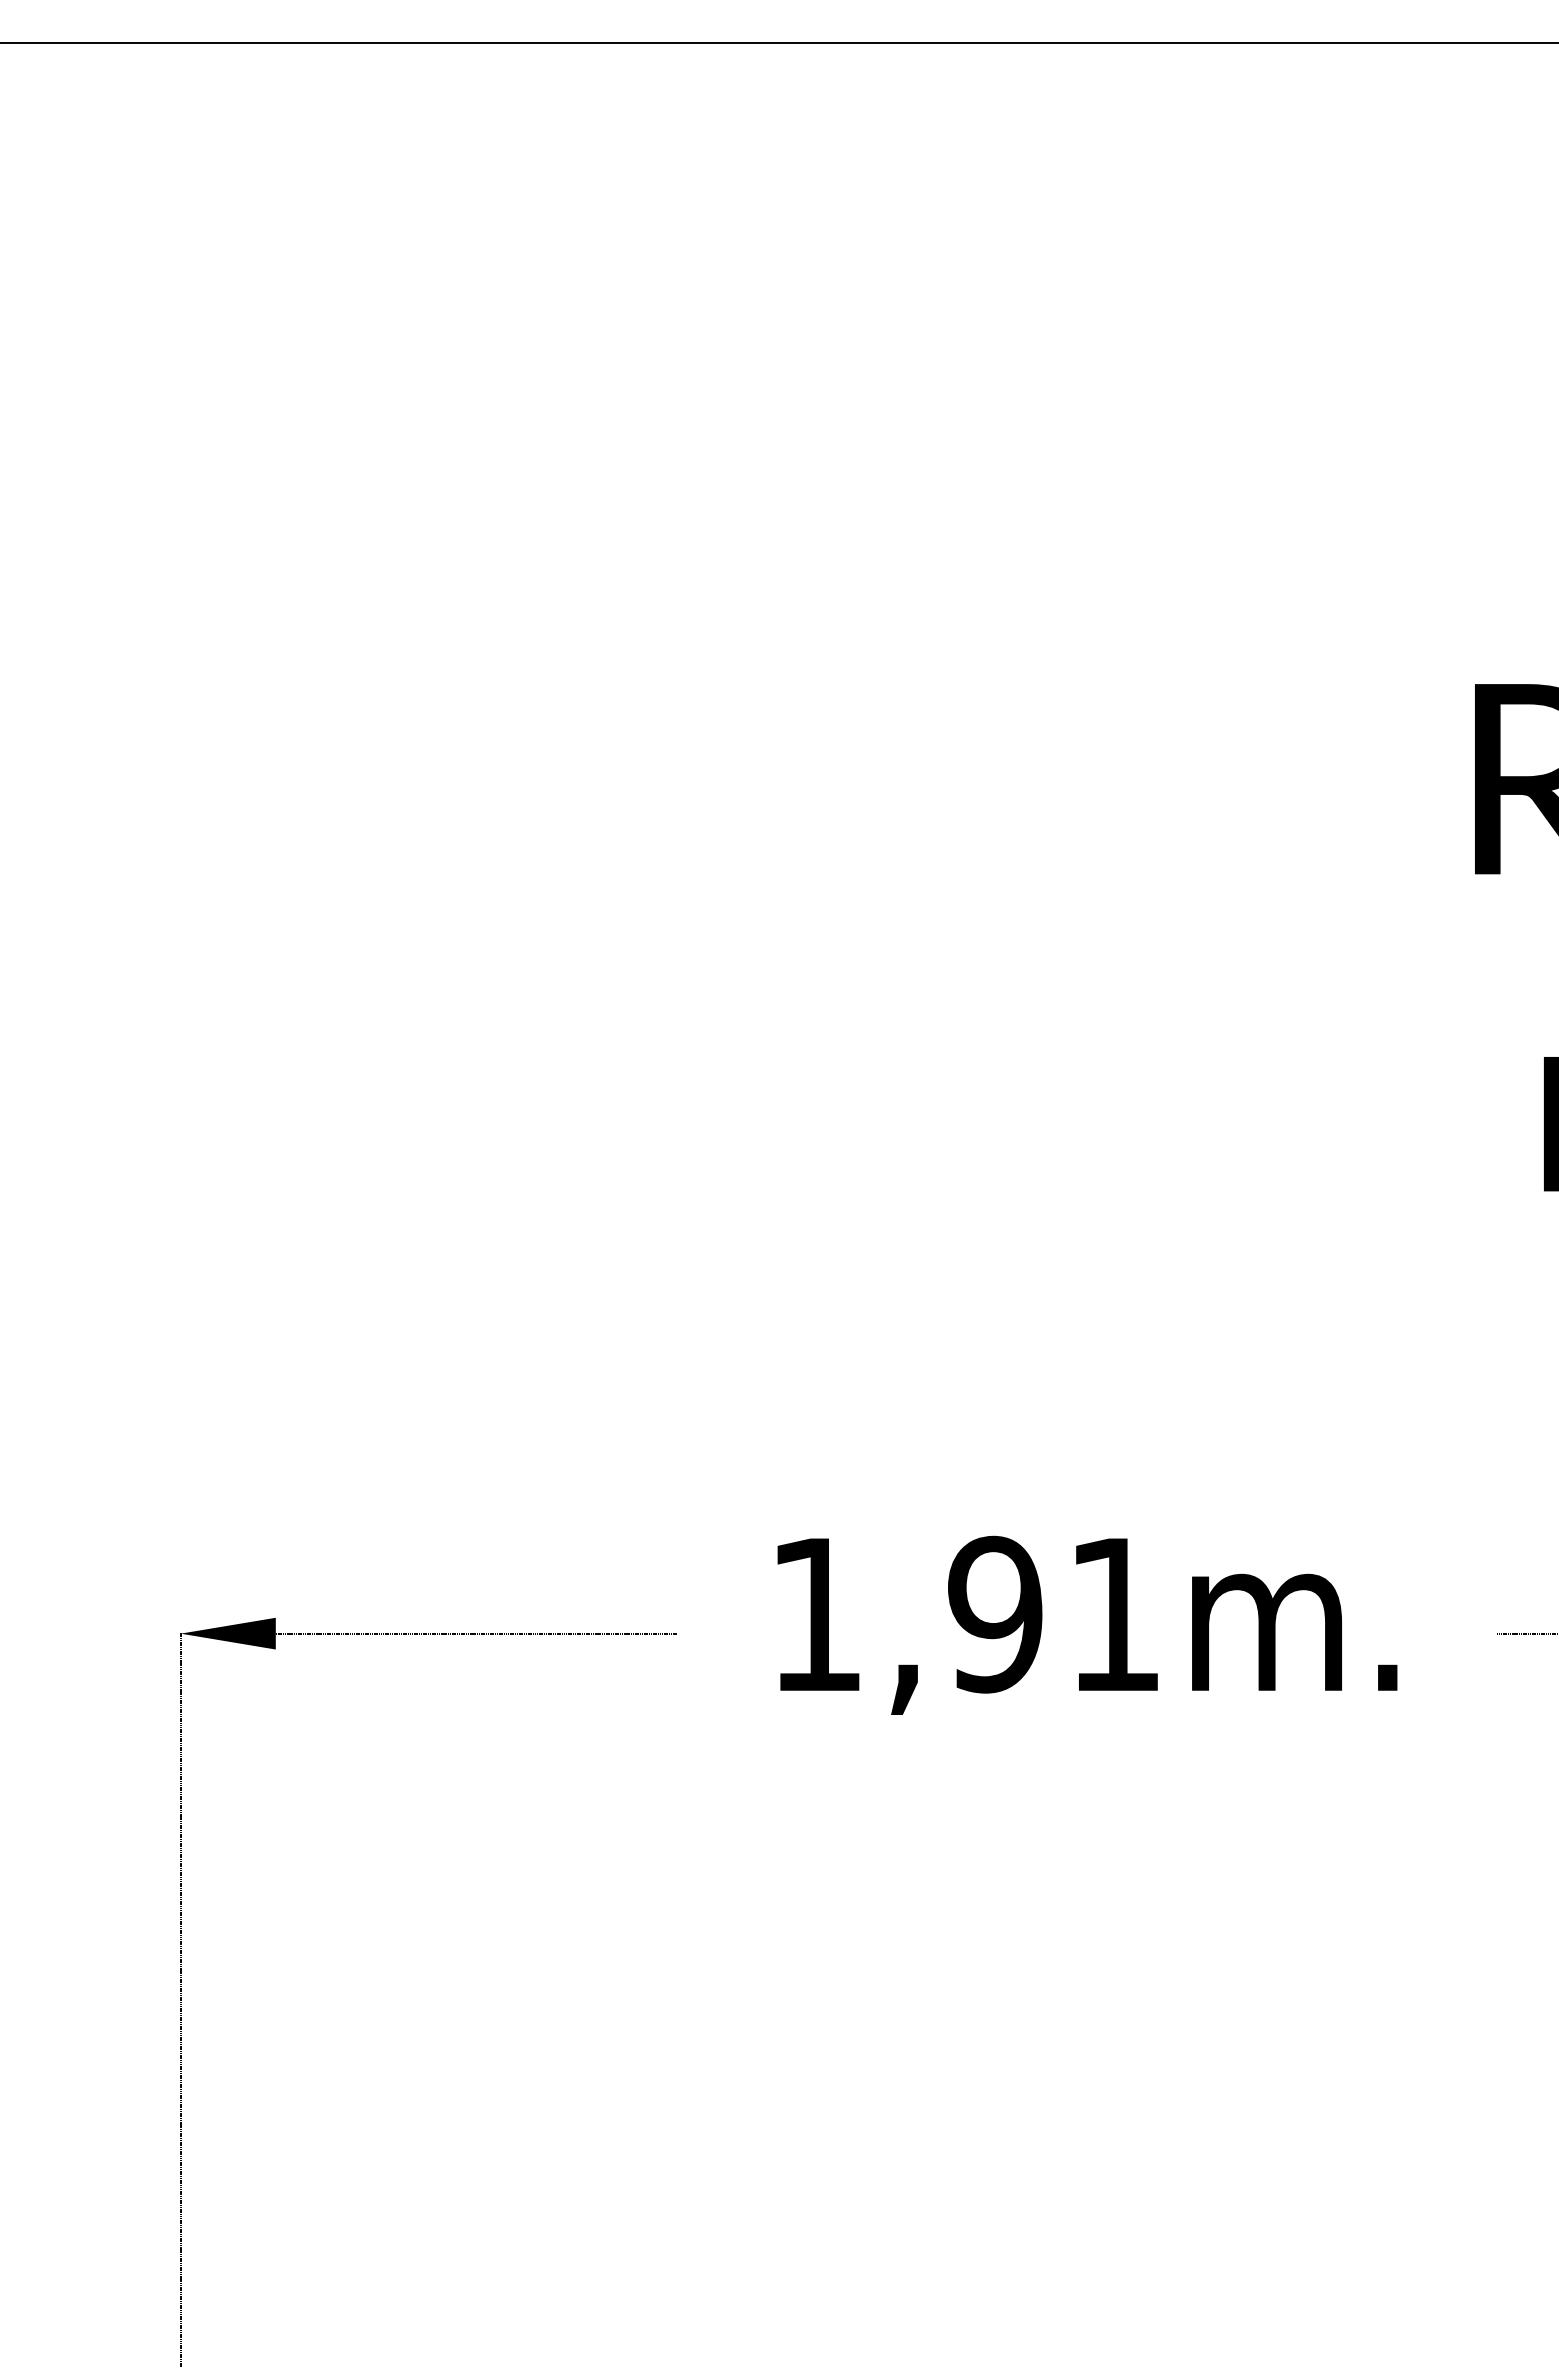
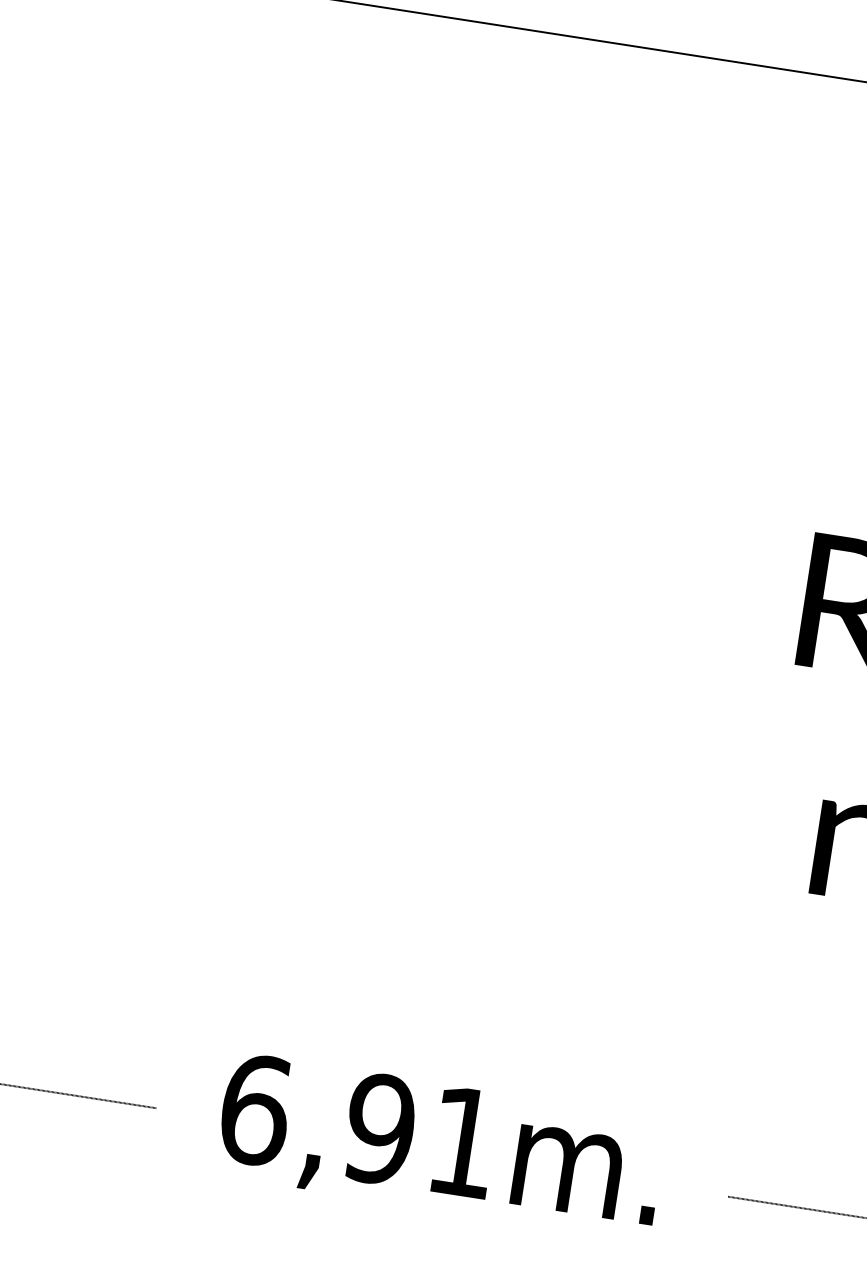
text: (817, 1614) -> (256, 1109), 1,91m. -> 6,91m.

